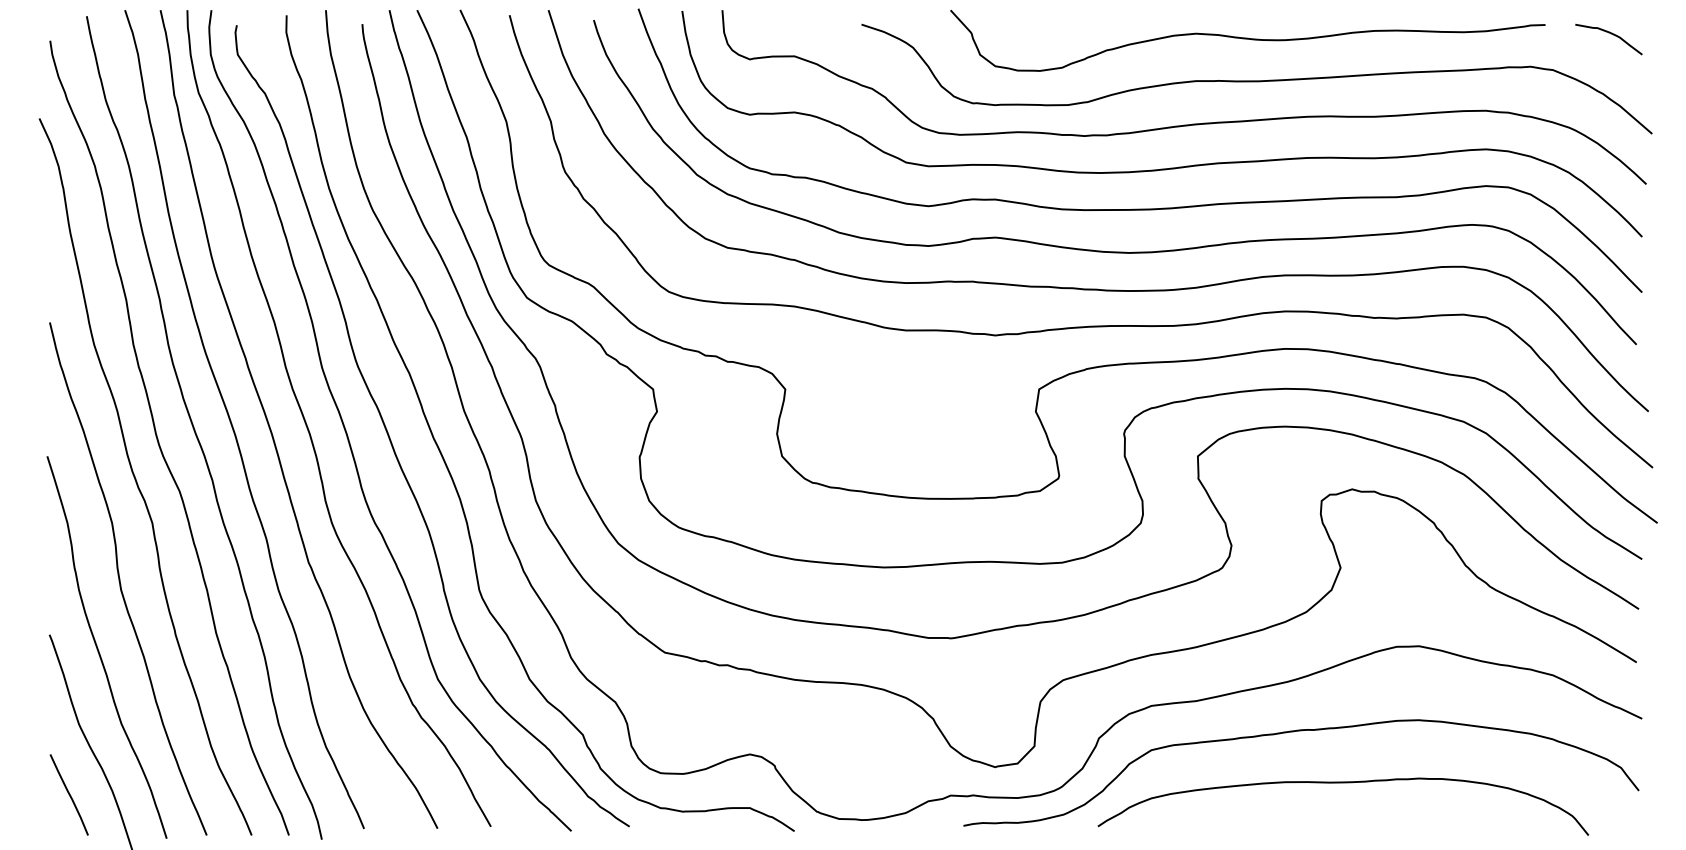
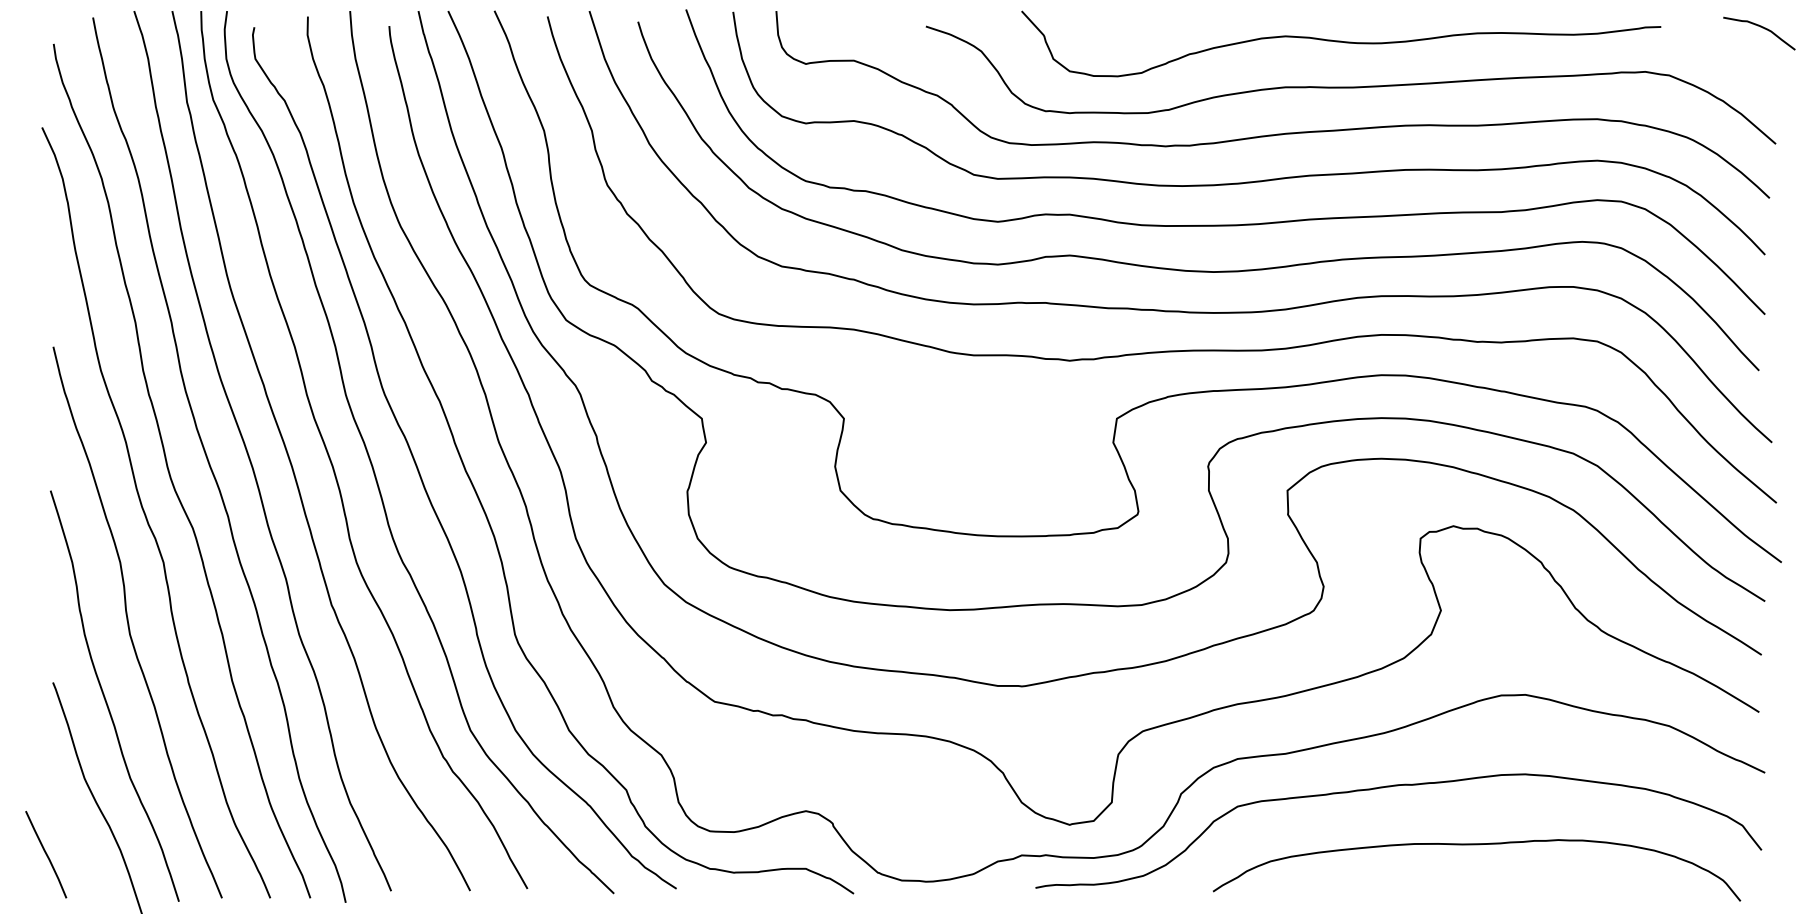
curve: (1611, 34) -> (1762, 28), moved
curve: (1343, 783) -> (1477, 845), moved
curve: (69, 794) -> (46, 854), moved

